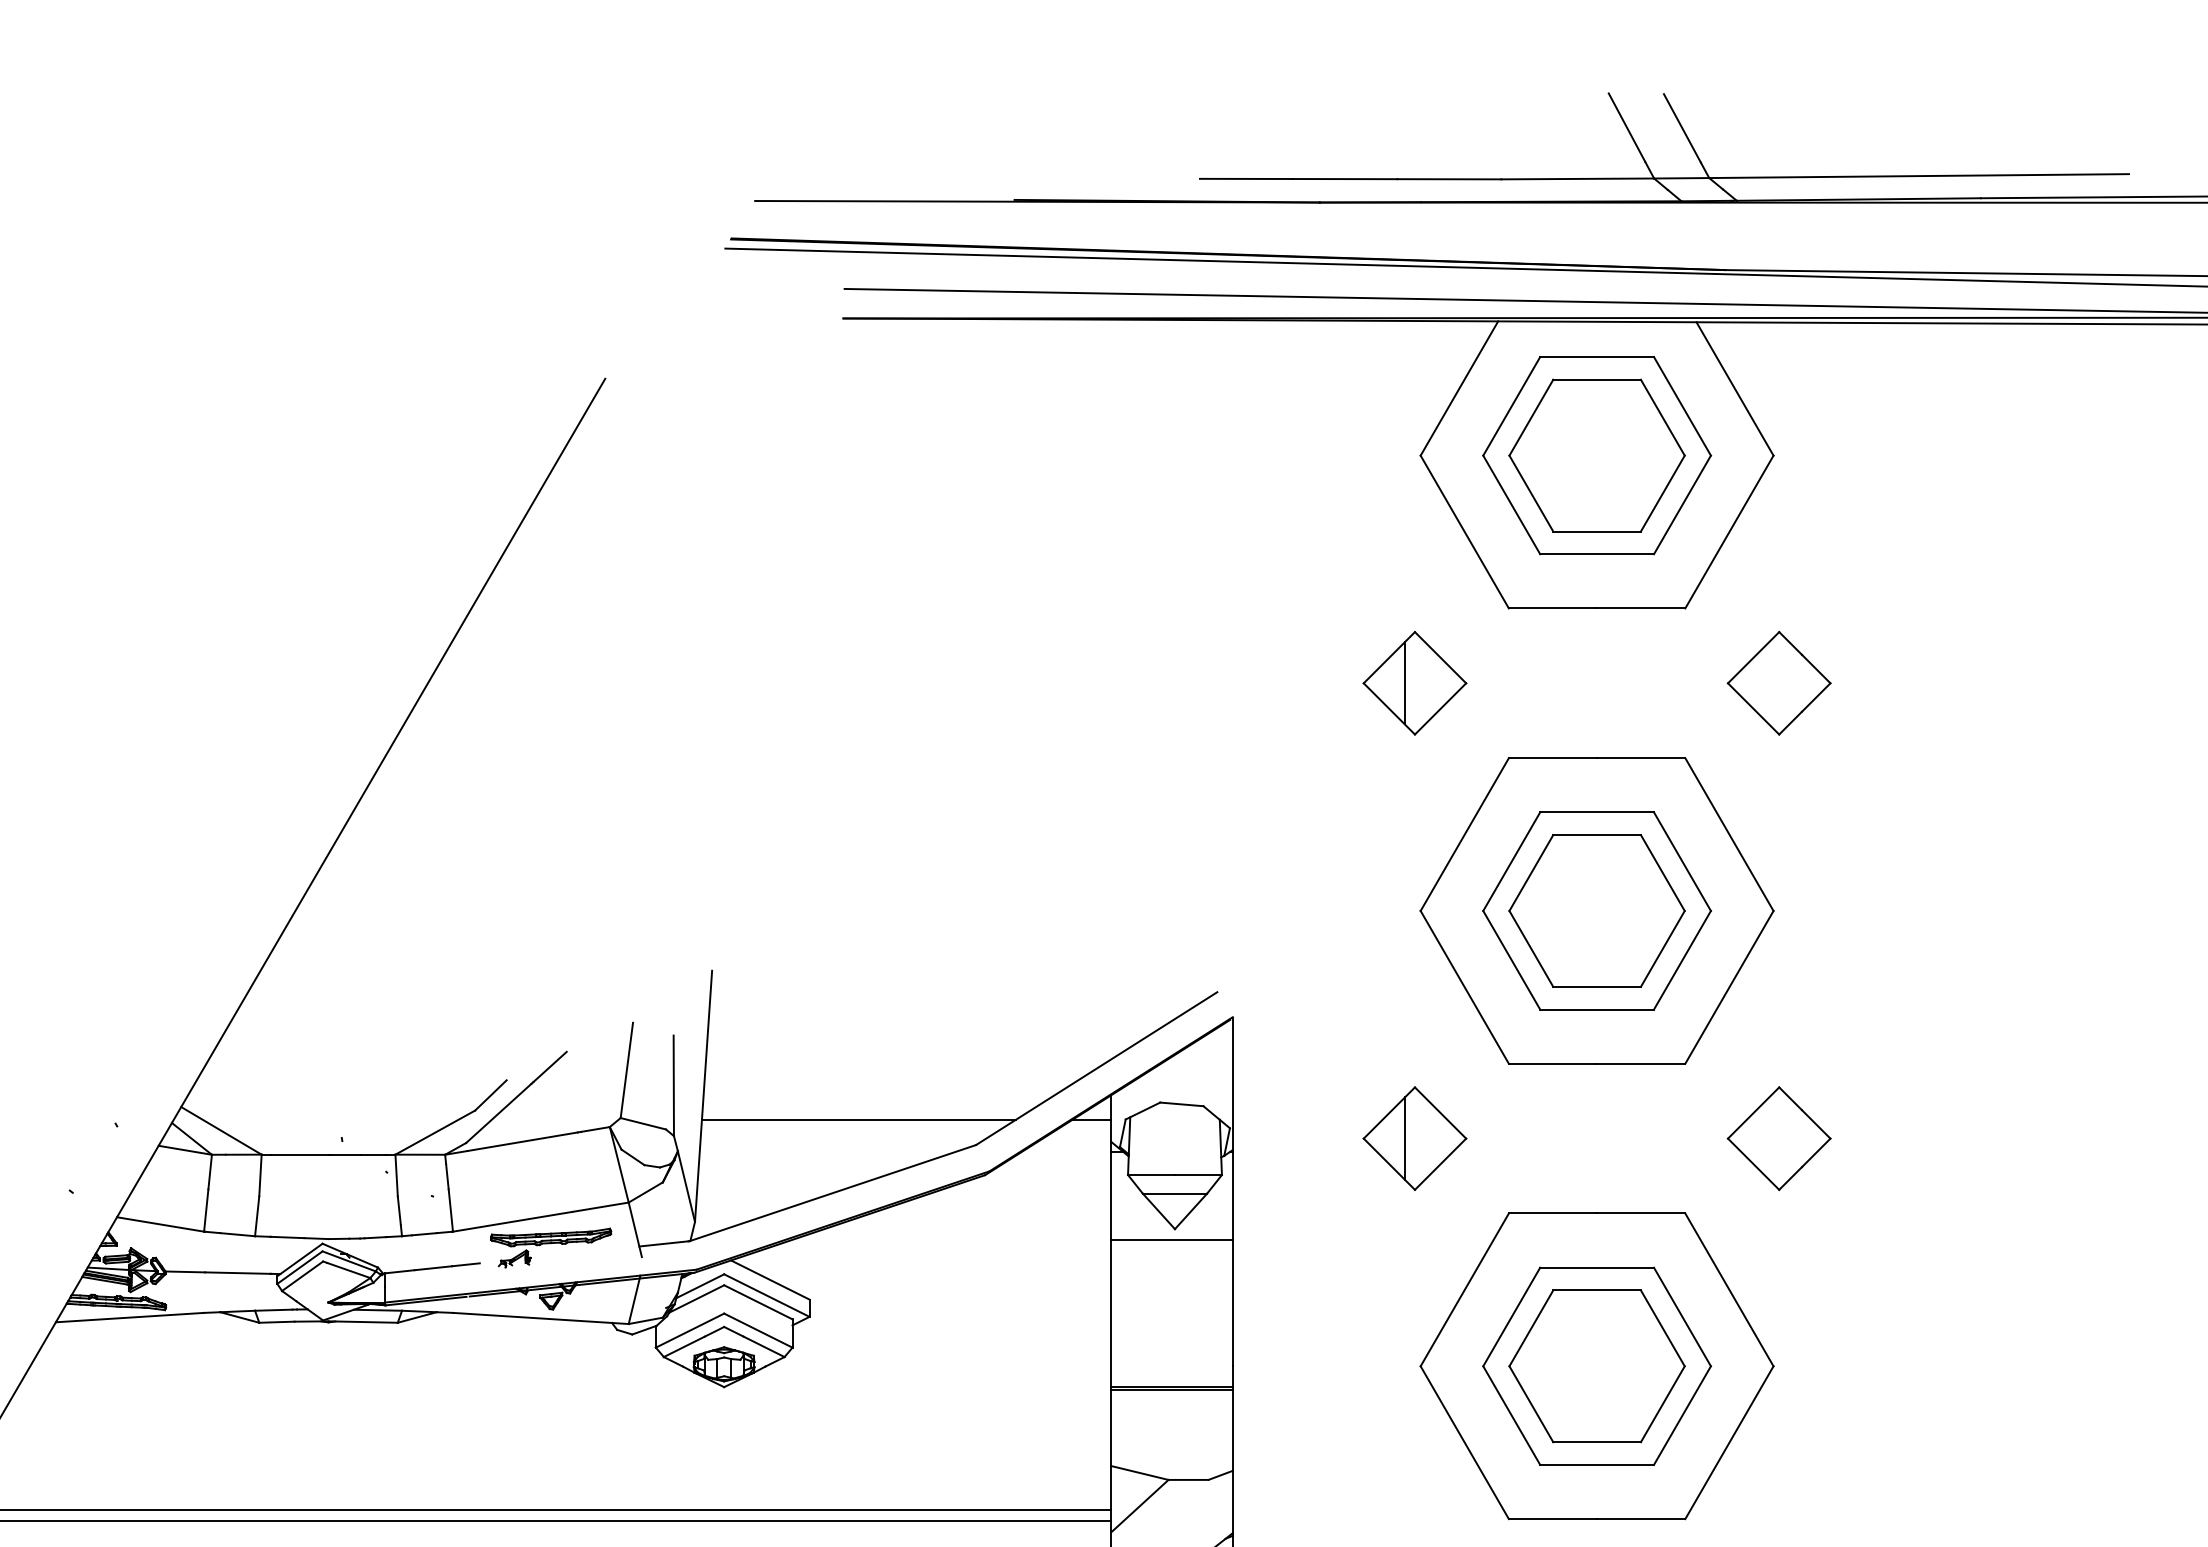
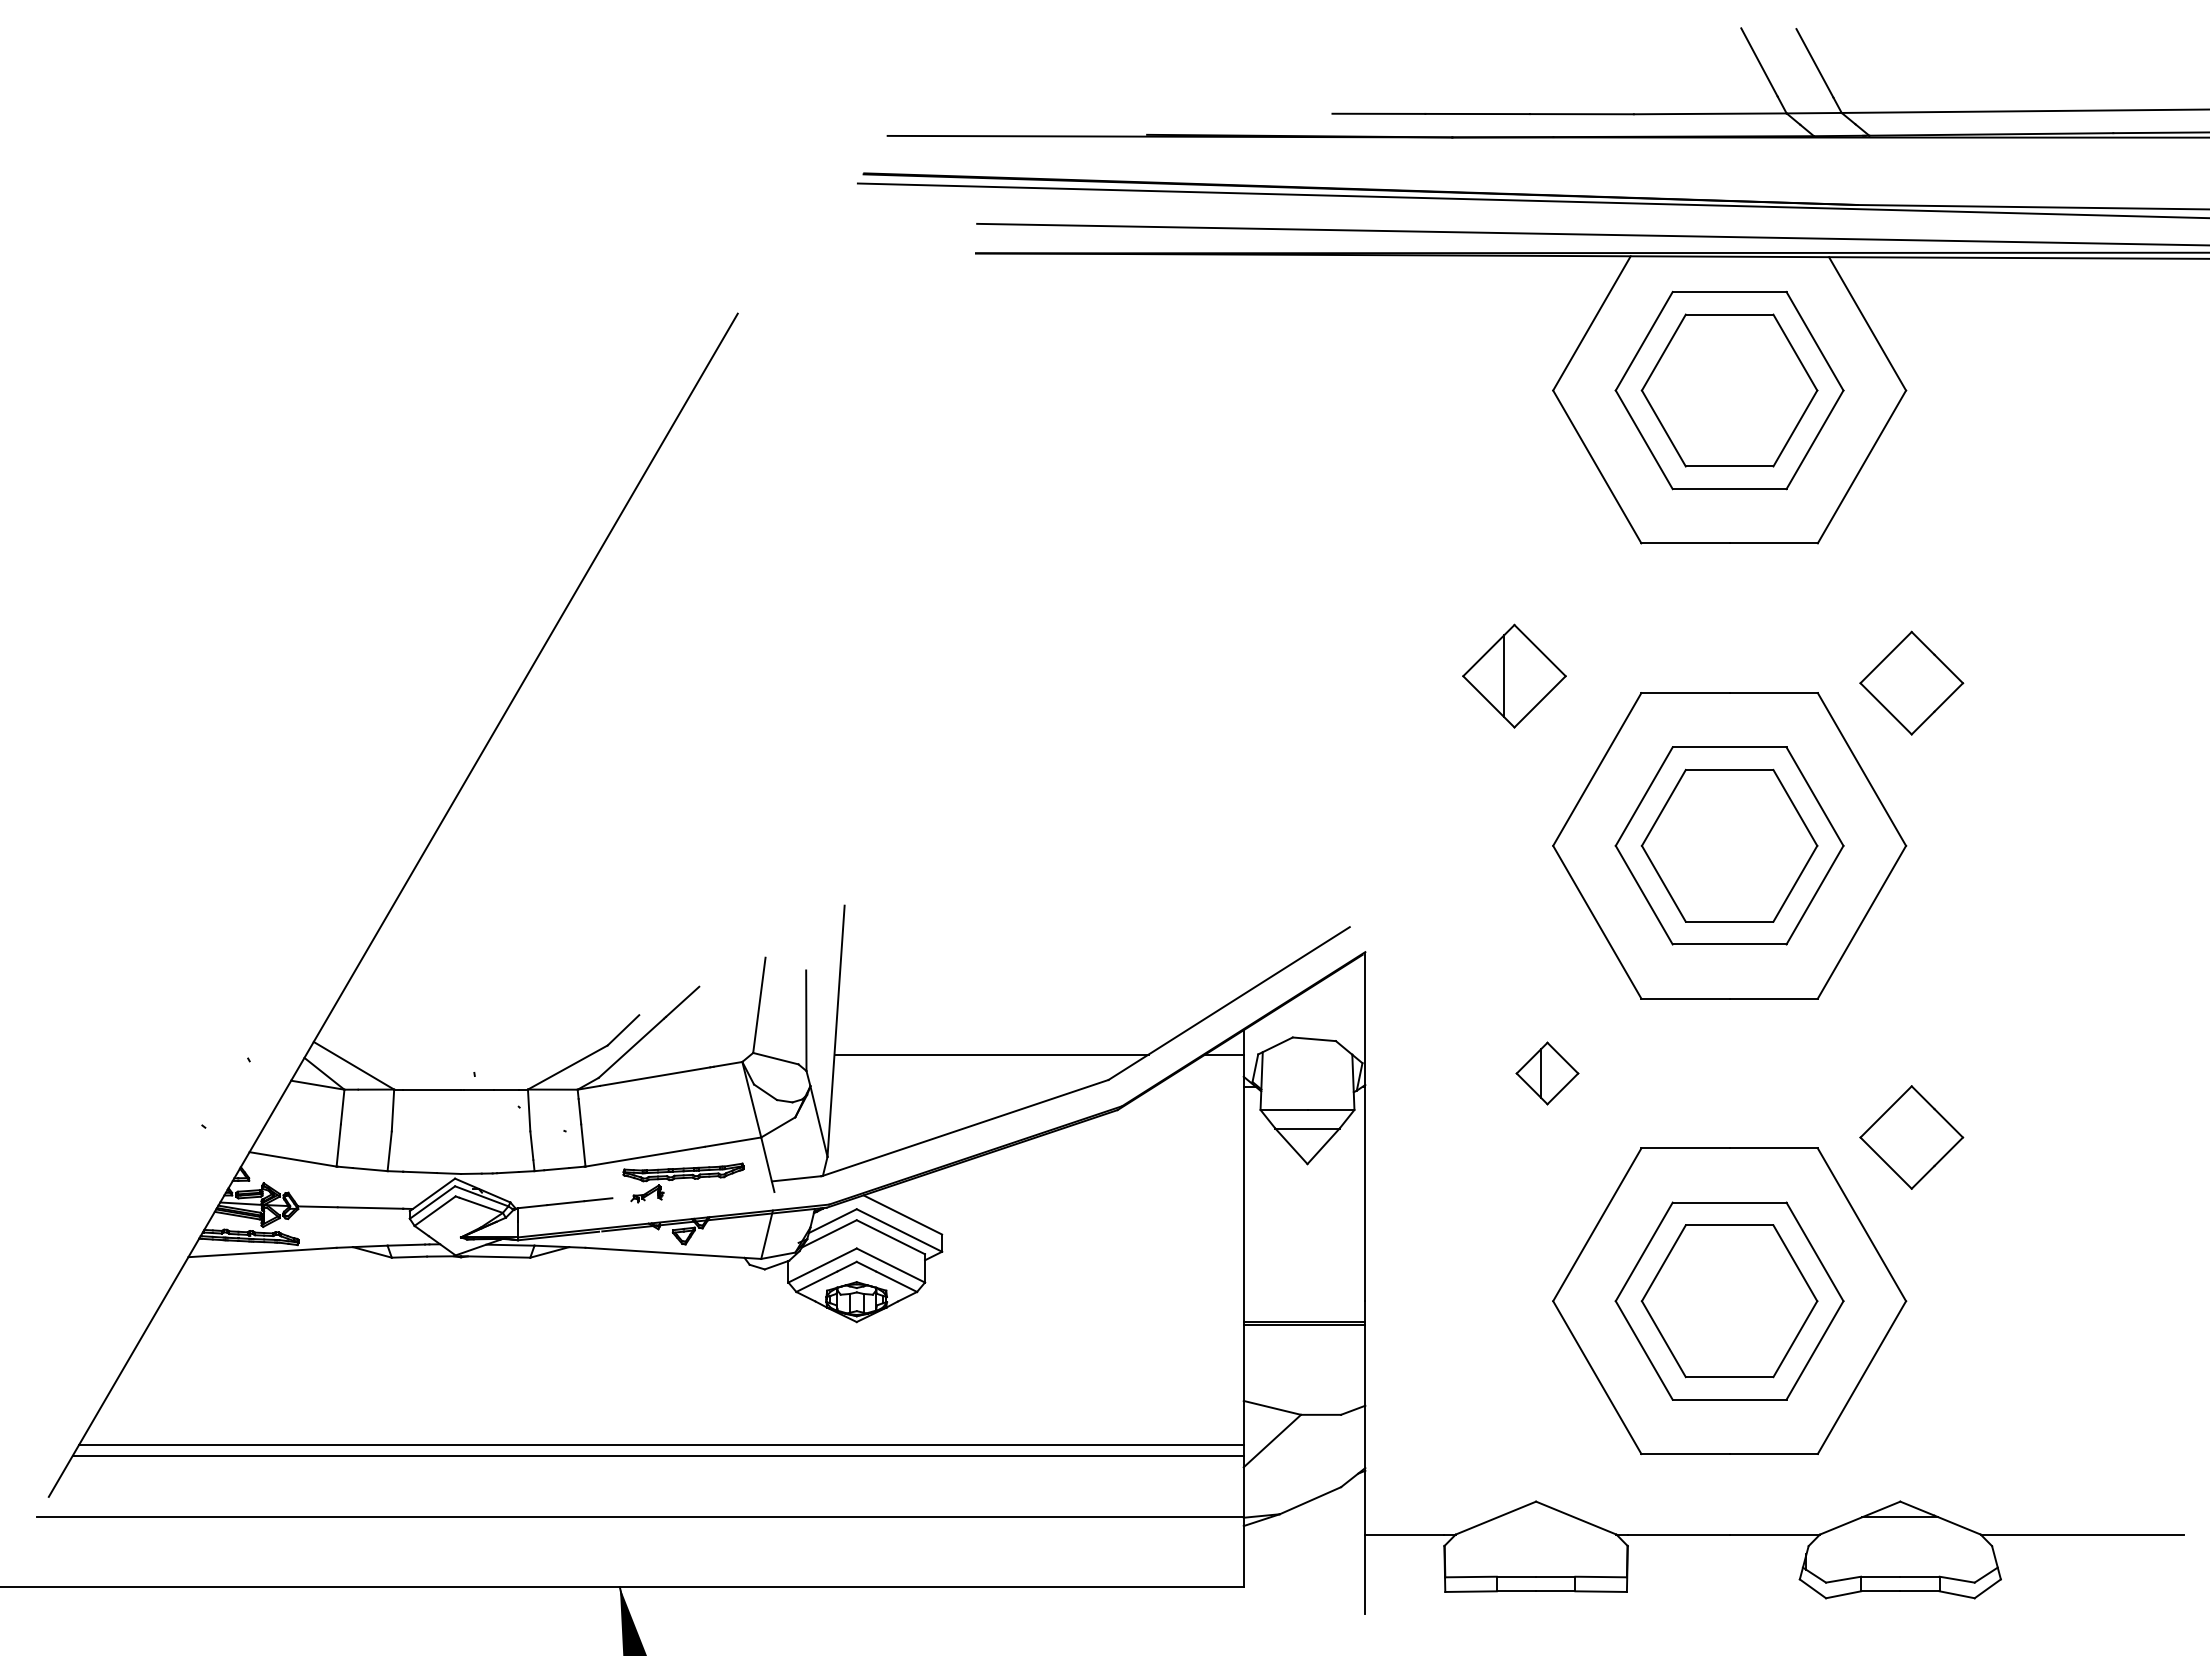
part: (1414, 682) -> (1514, 675), moved
part: (1778, 682) -> (1911, 682), moved
part: (1414, 1138) -> (1547, 1073), size x0.6
part: (1778, 1138) -> (1911, 1137), moved
line: (1171, 1239) -> (1304, 1174), removed

